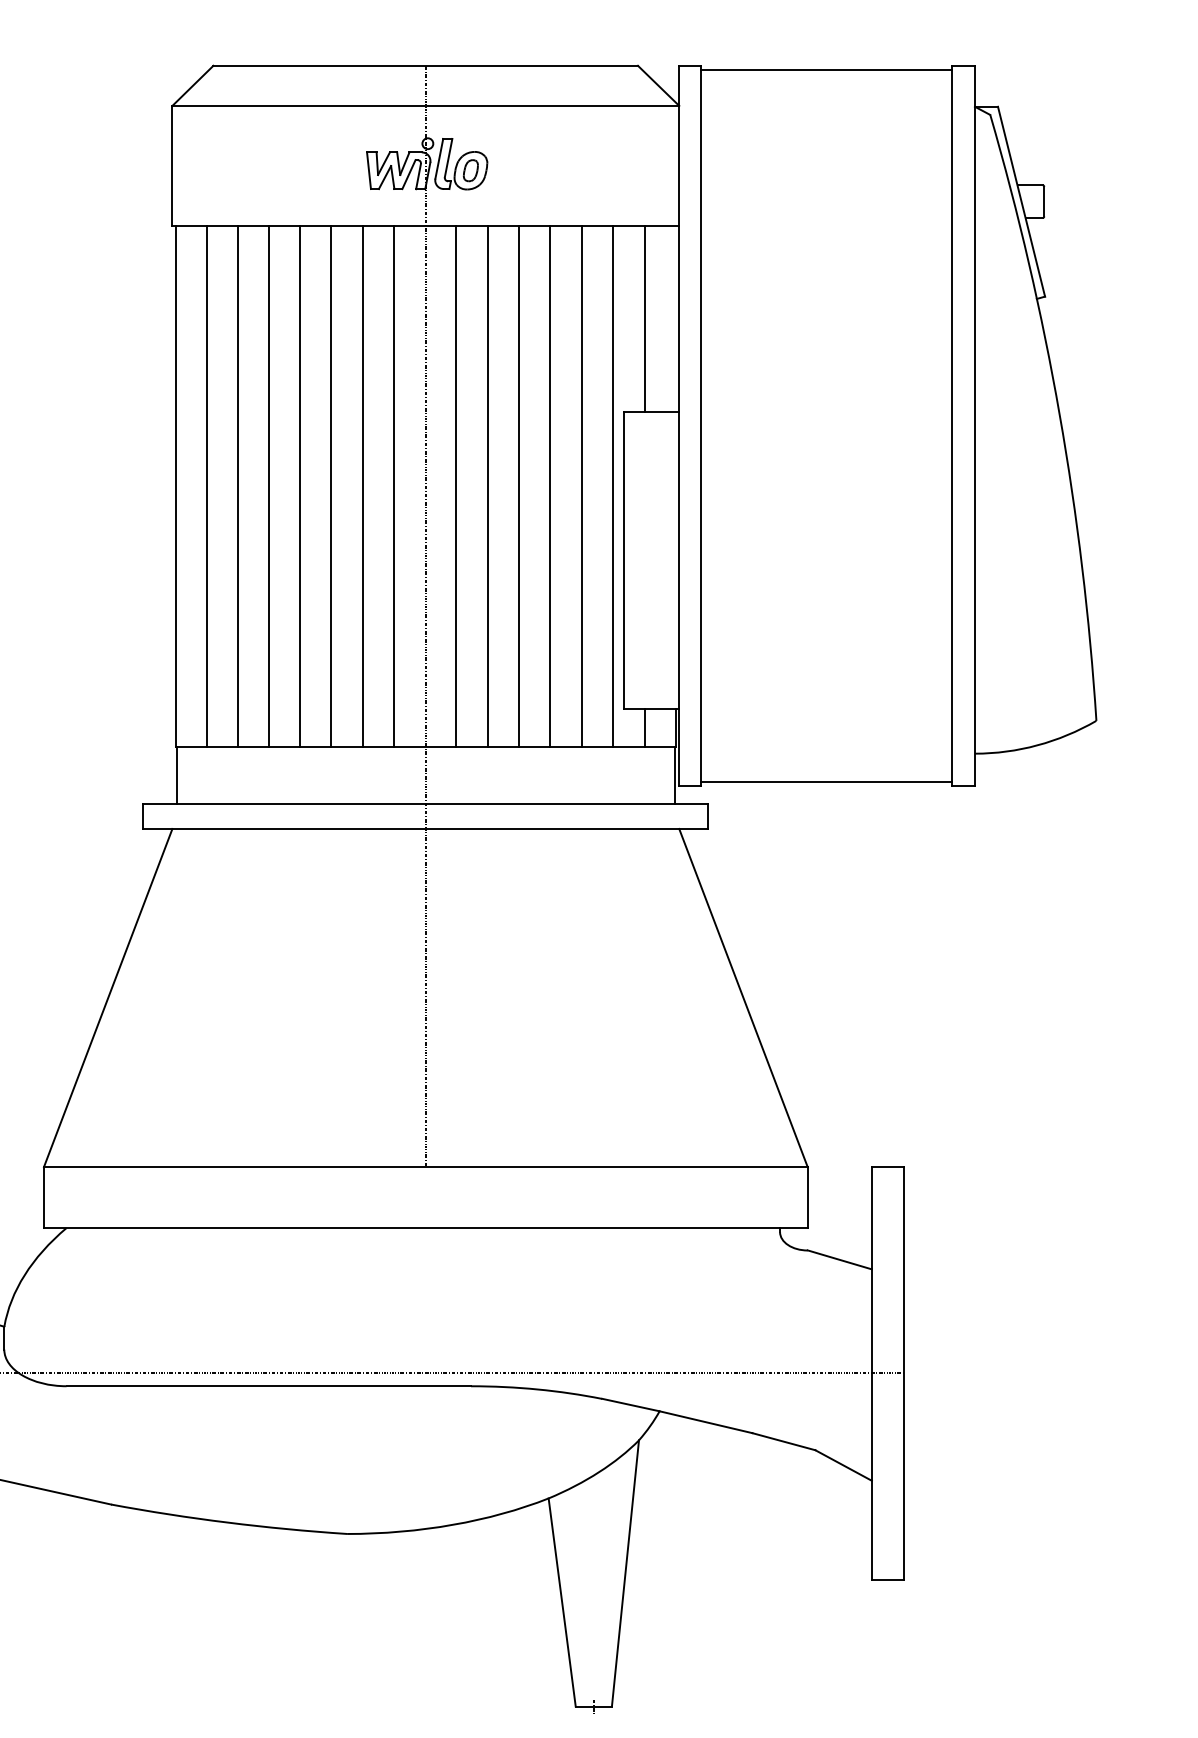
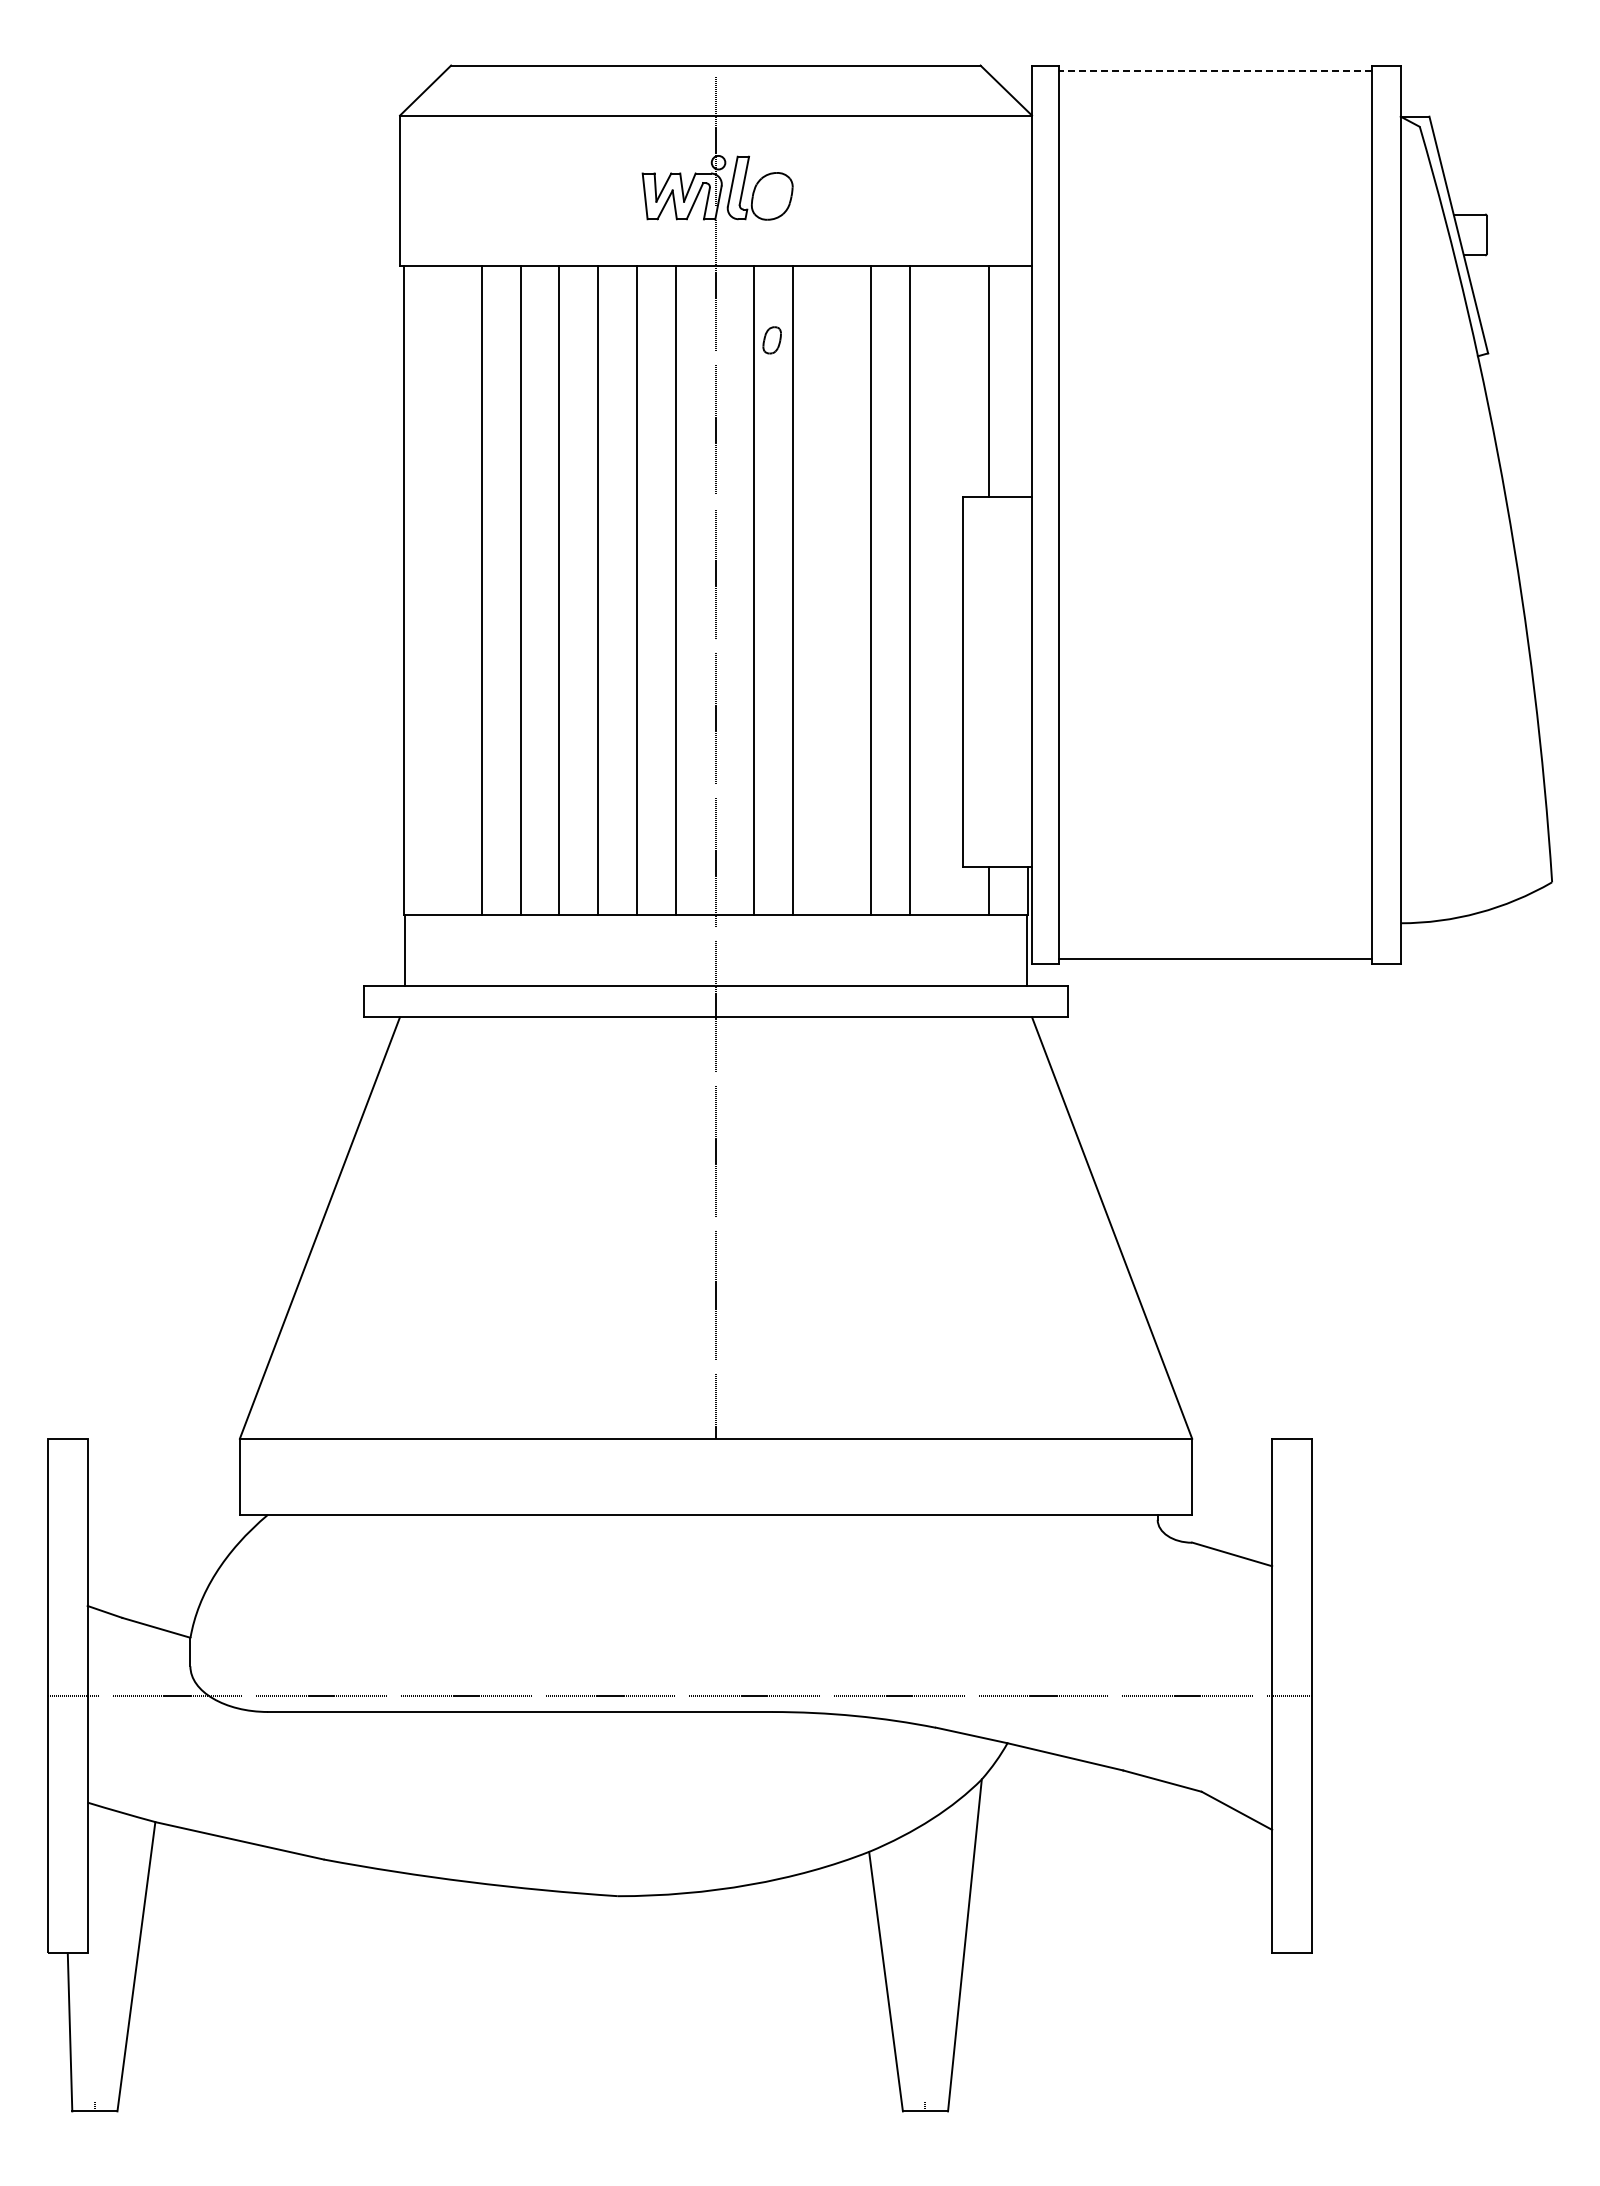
line: (826, 69) -> (1215, 70), solid -> dashed
part: (470, 170) -> (771, 340), moved
line: (207, 486) -> (443, 590), removed
line: (519, 486) -> (832, 590), removed
line: (613, 486) -> (949, 590), removed

